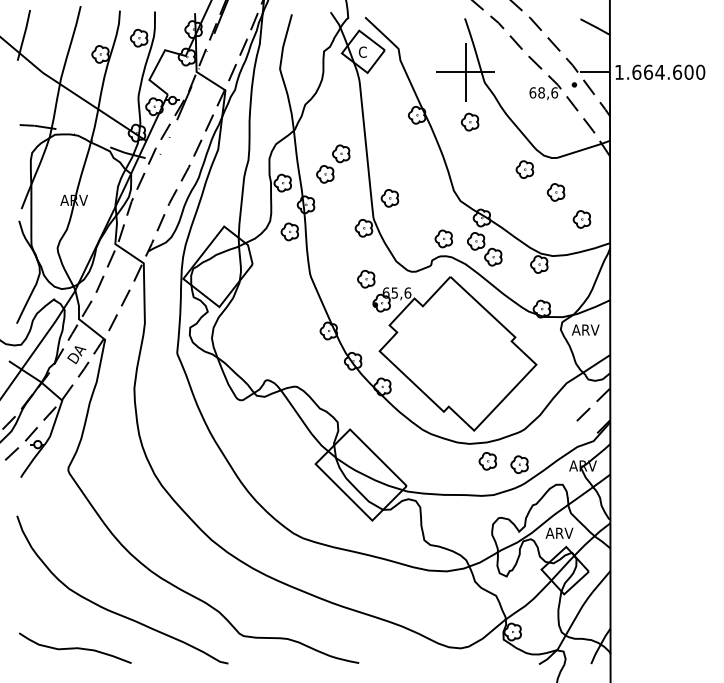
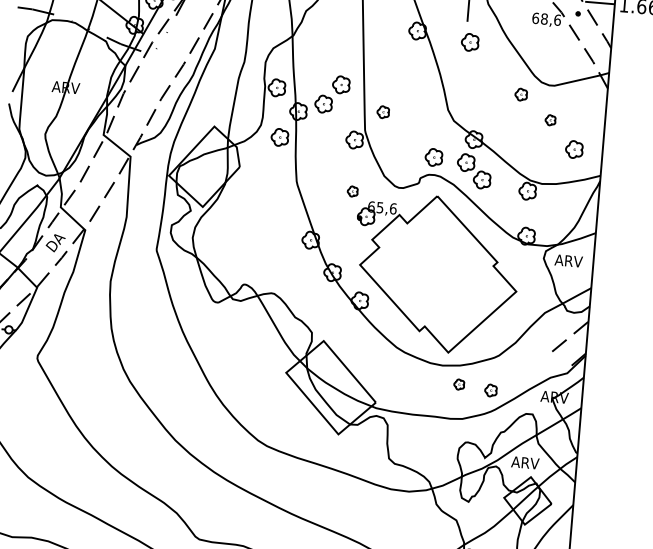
part: (333, 163) -> (332, 93), moved
part: (524, 169) -> (520, 94), size x0.7
part: (555, 192) -> (550, 120), size x0.6
part: (389, 198) -> (382, 112), size x0.7
part: (366, 279) -> (352, 191), size x0.6
part: (487, 461) -> (459, 384), size x0.6
part: (519, 464) -> (490, 390), size x0.7

